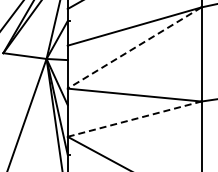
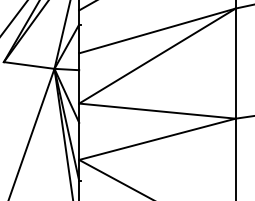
line: (134, 48) -> (157, 56), dashed -> solid
line: (135, 119) -> (158, 139), dashed -> solid

